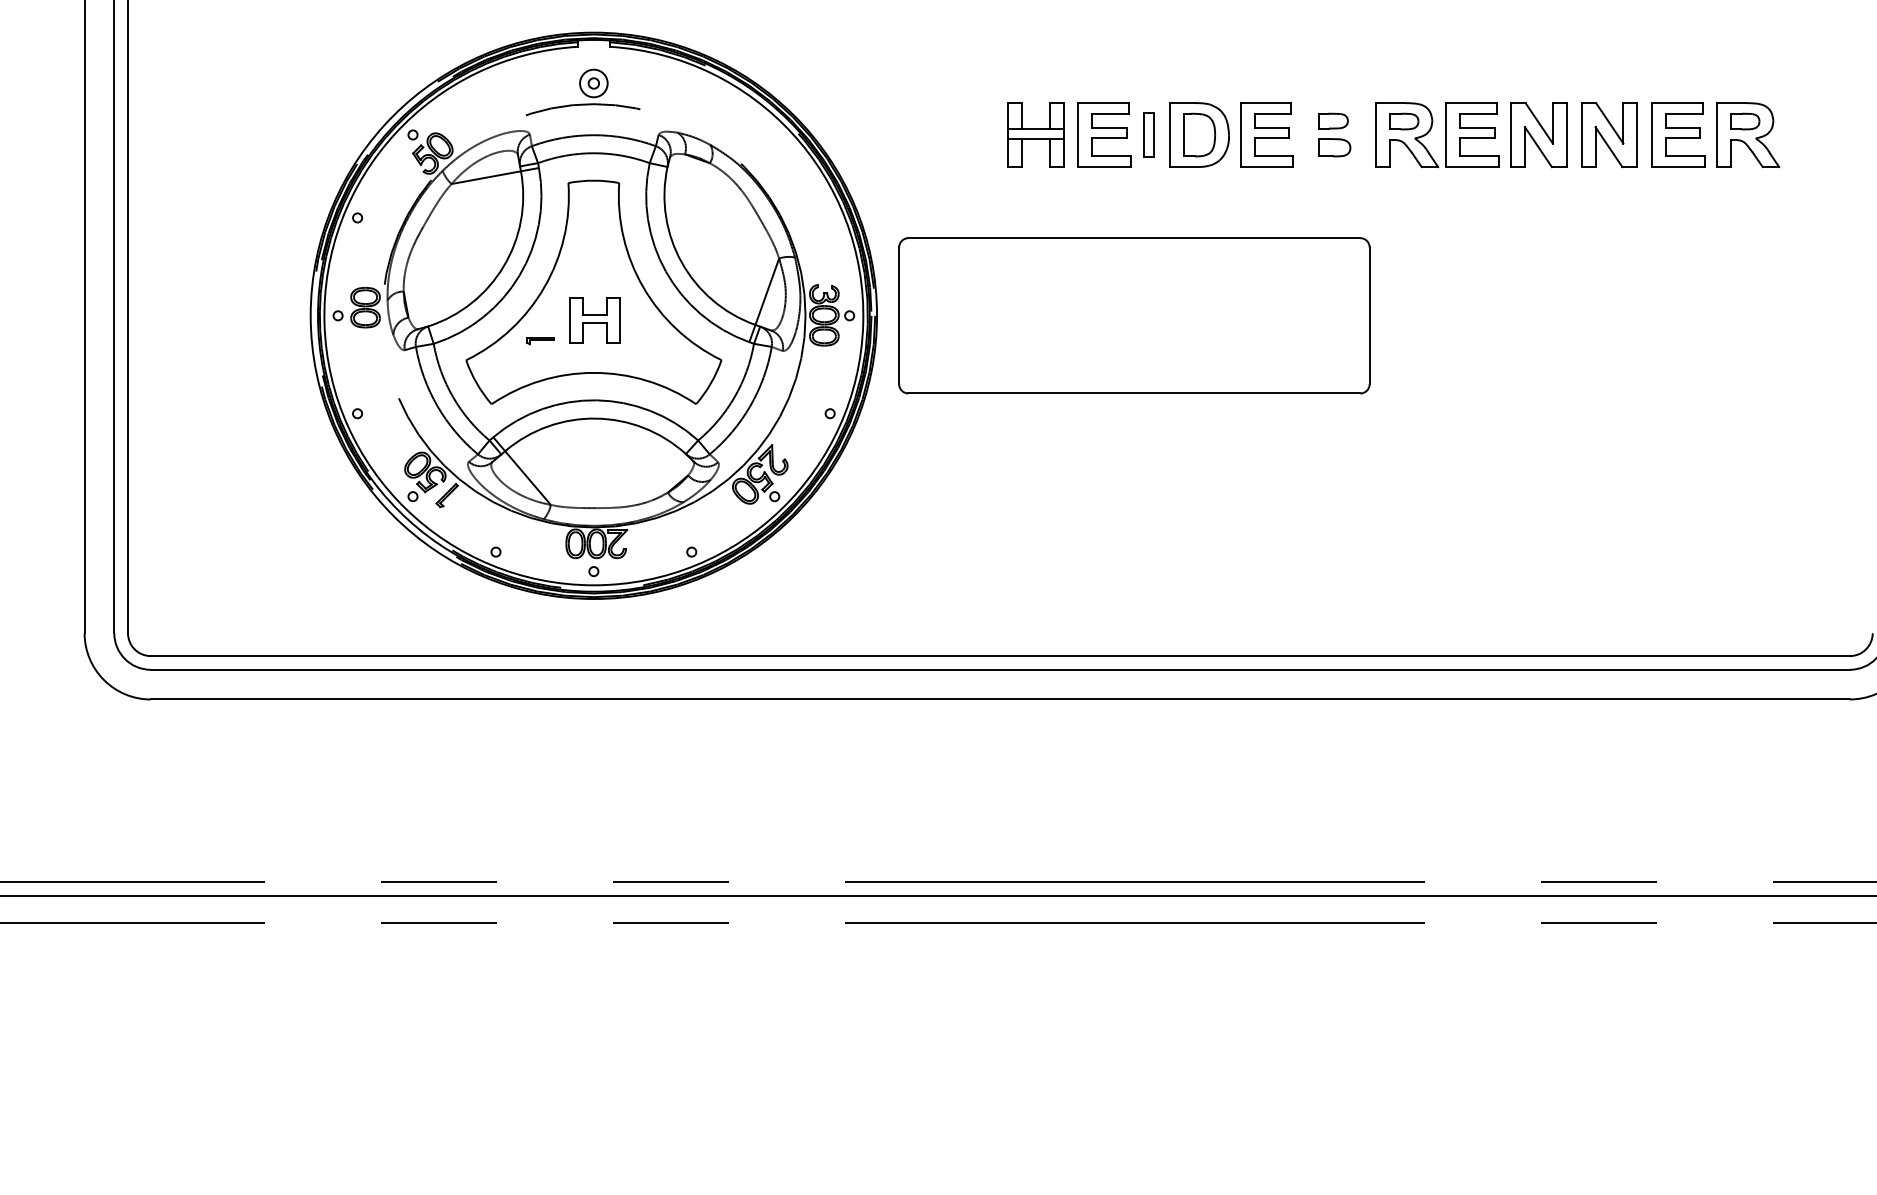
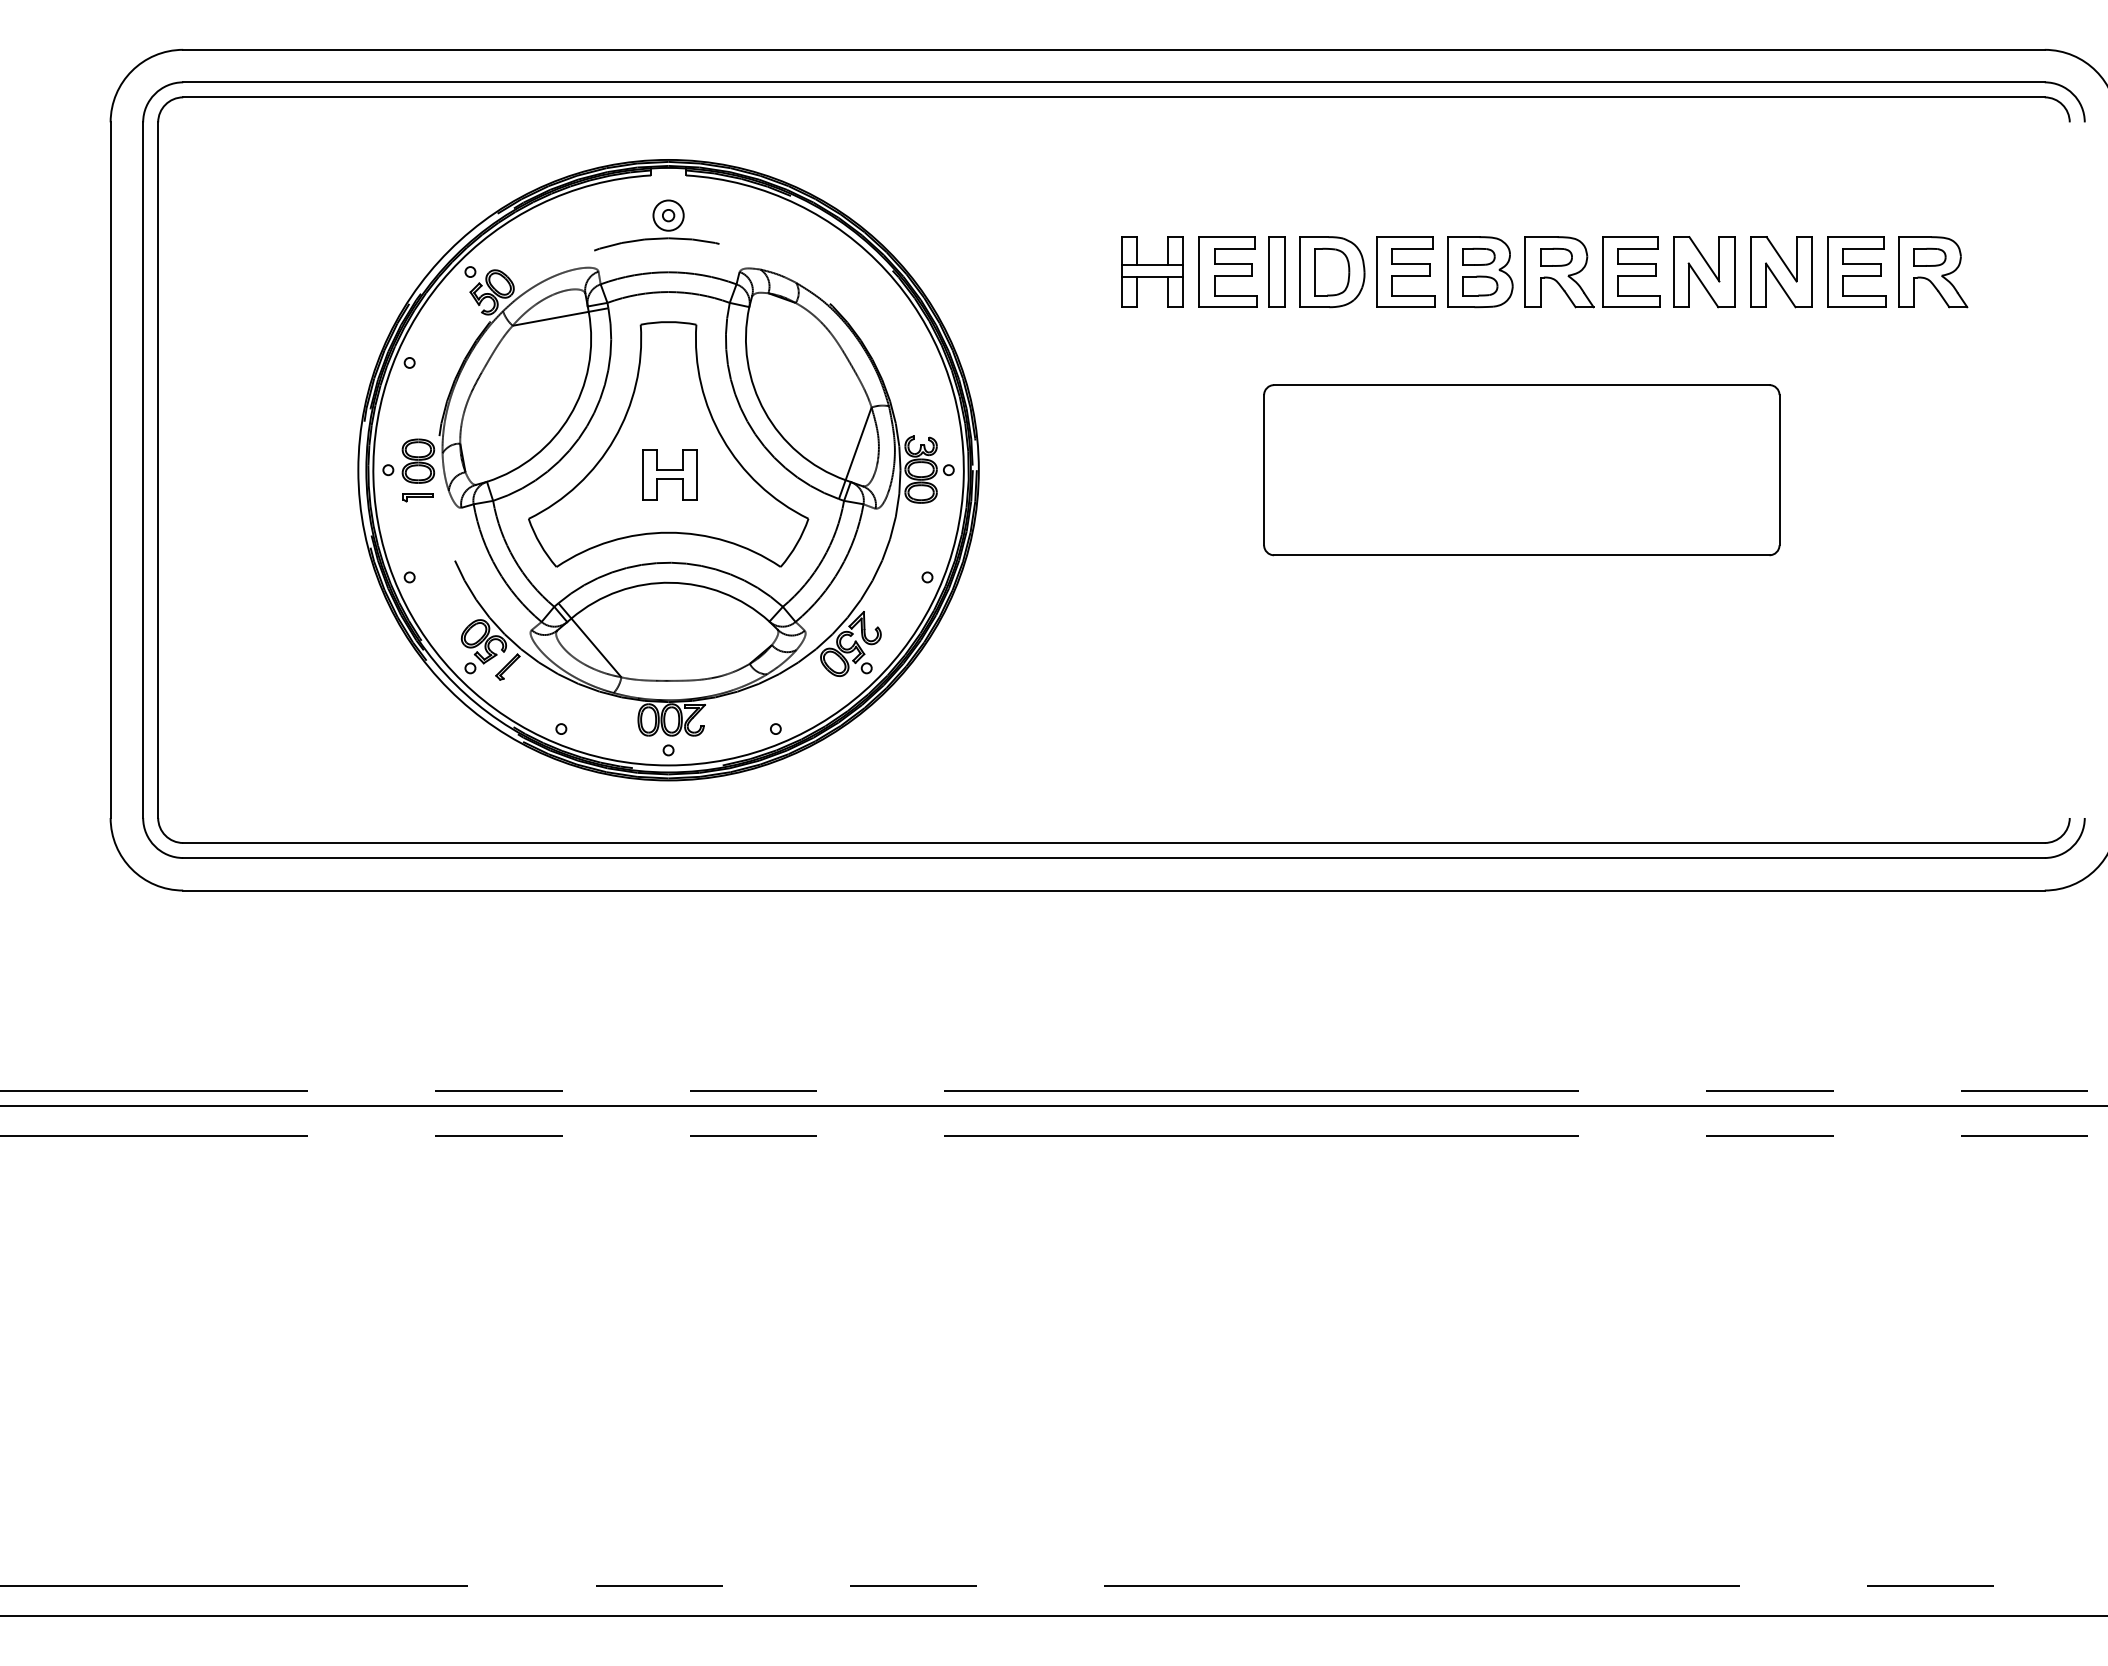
part: (1148, 134) -> (1276, 271), size x1.43
part: (1334, 135) -> (1480, 272), added
part: (1134, 316) -> (1521, 470), moved
part: (539, 340) -> (417, 497), moved

